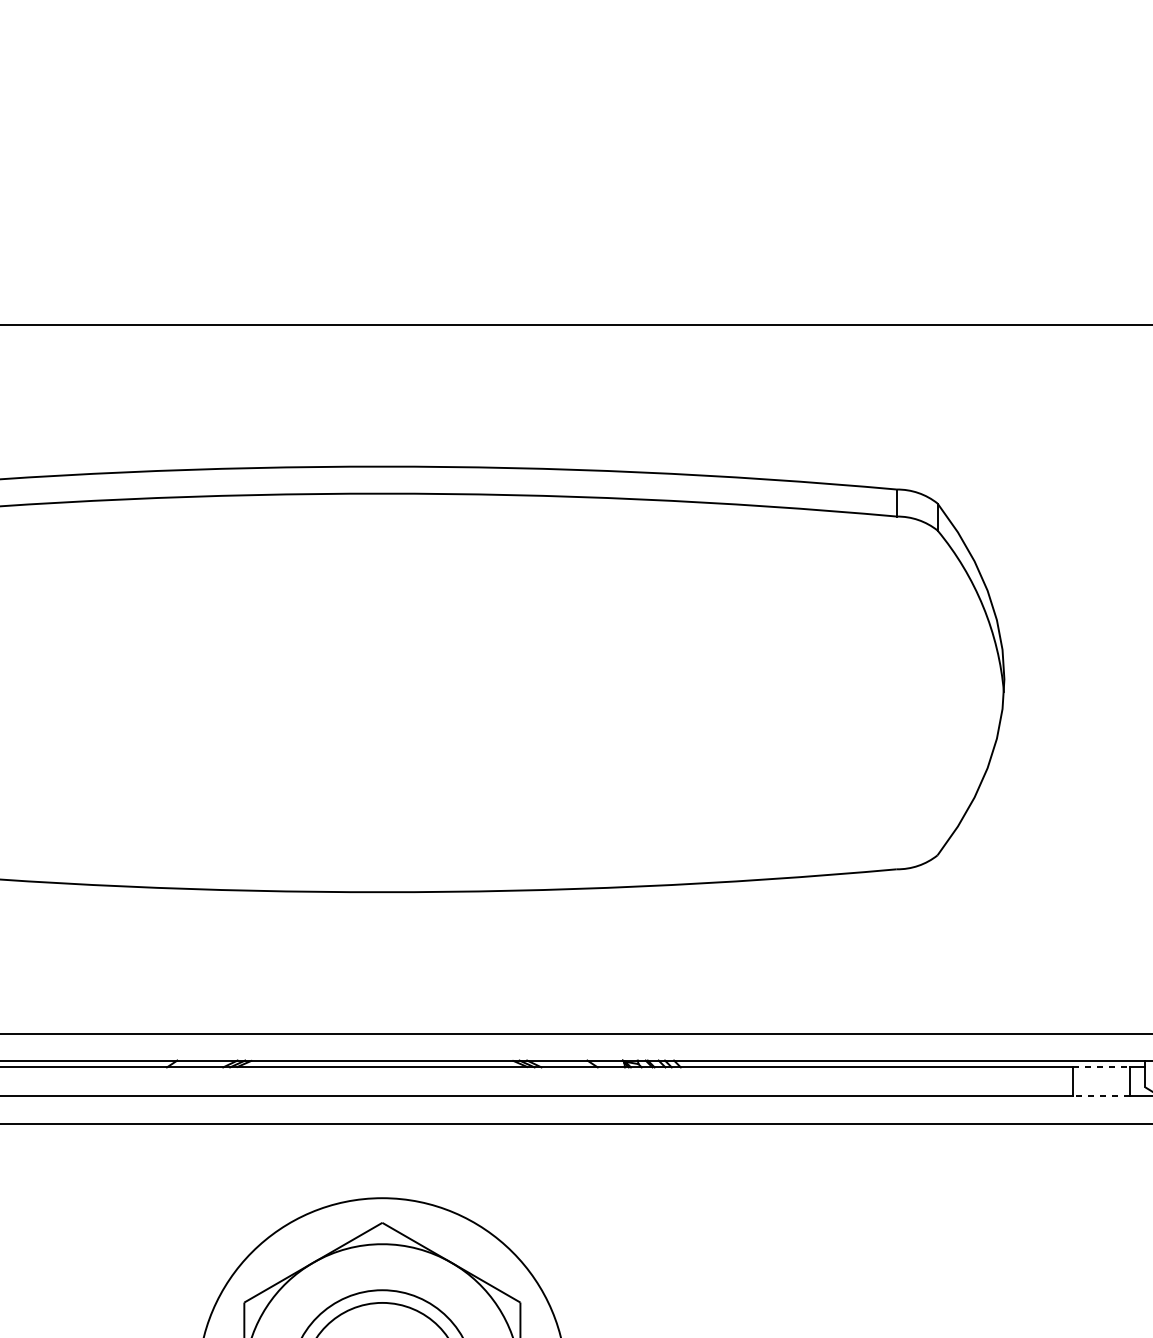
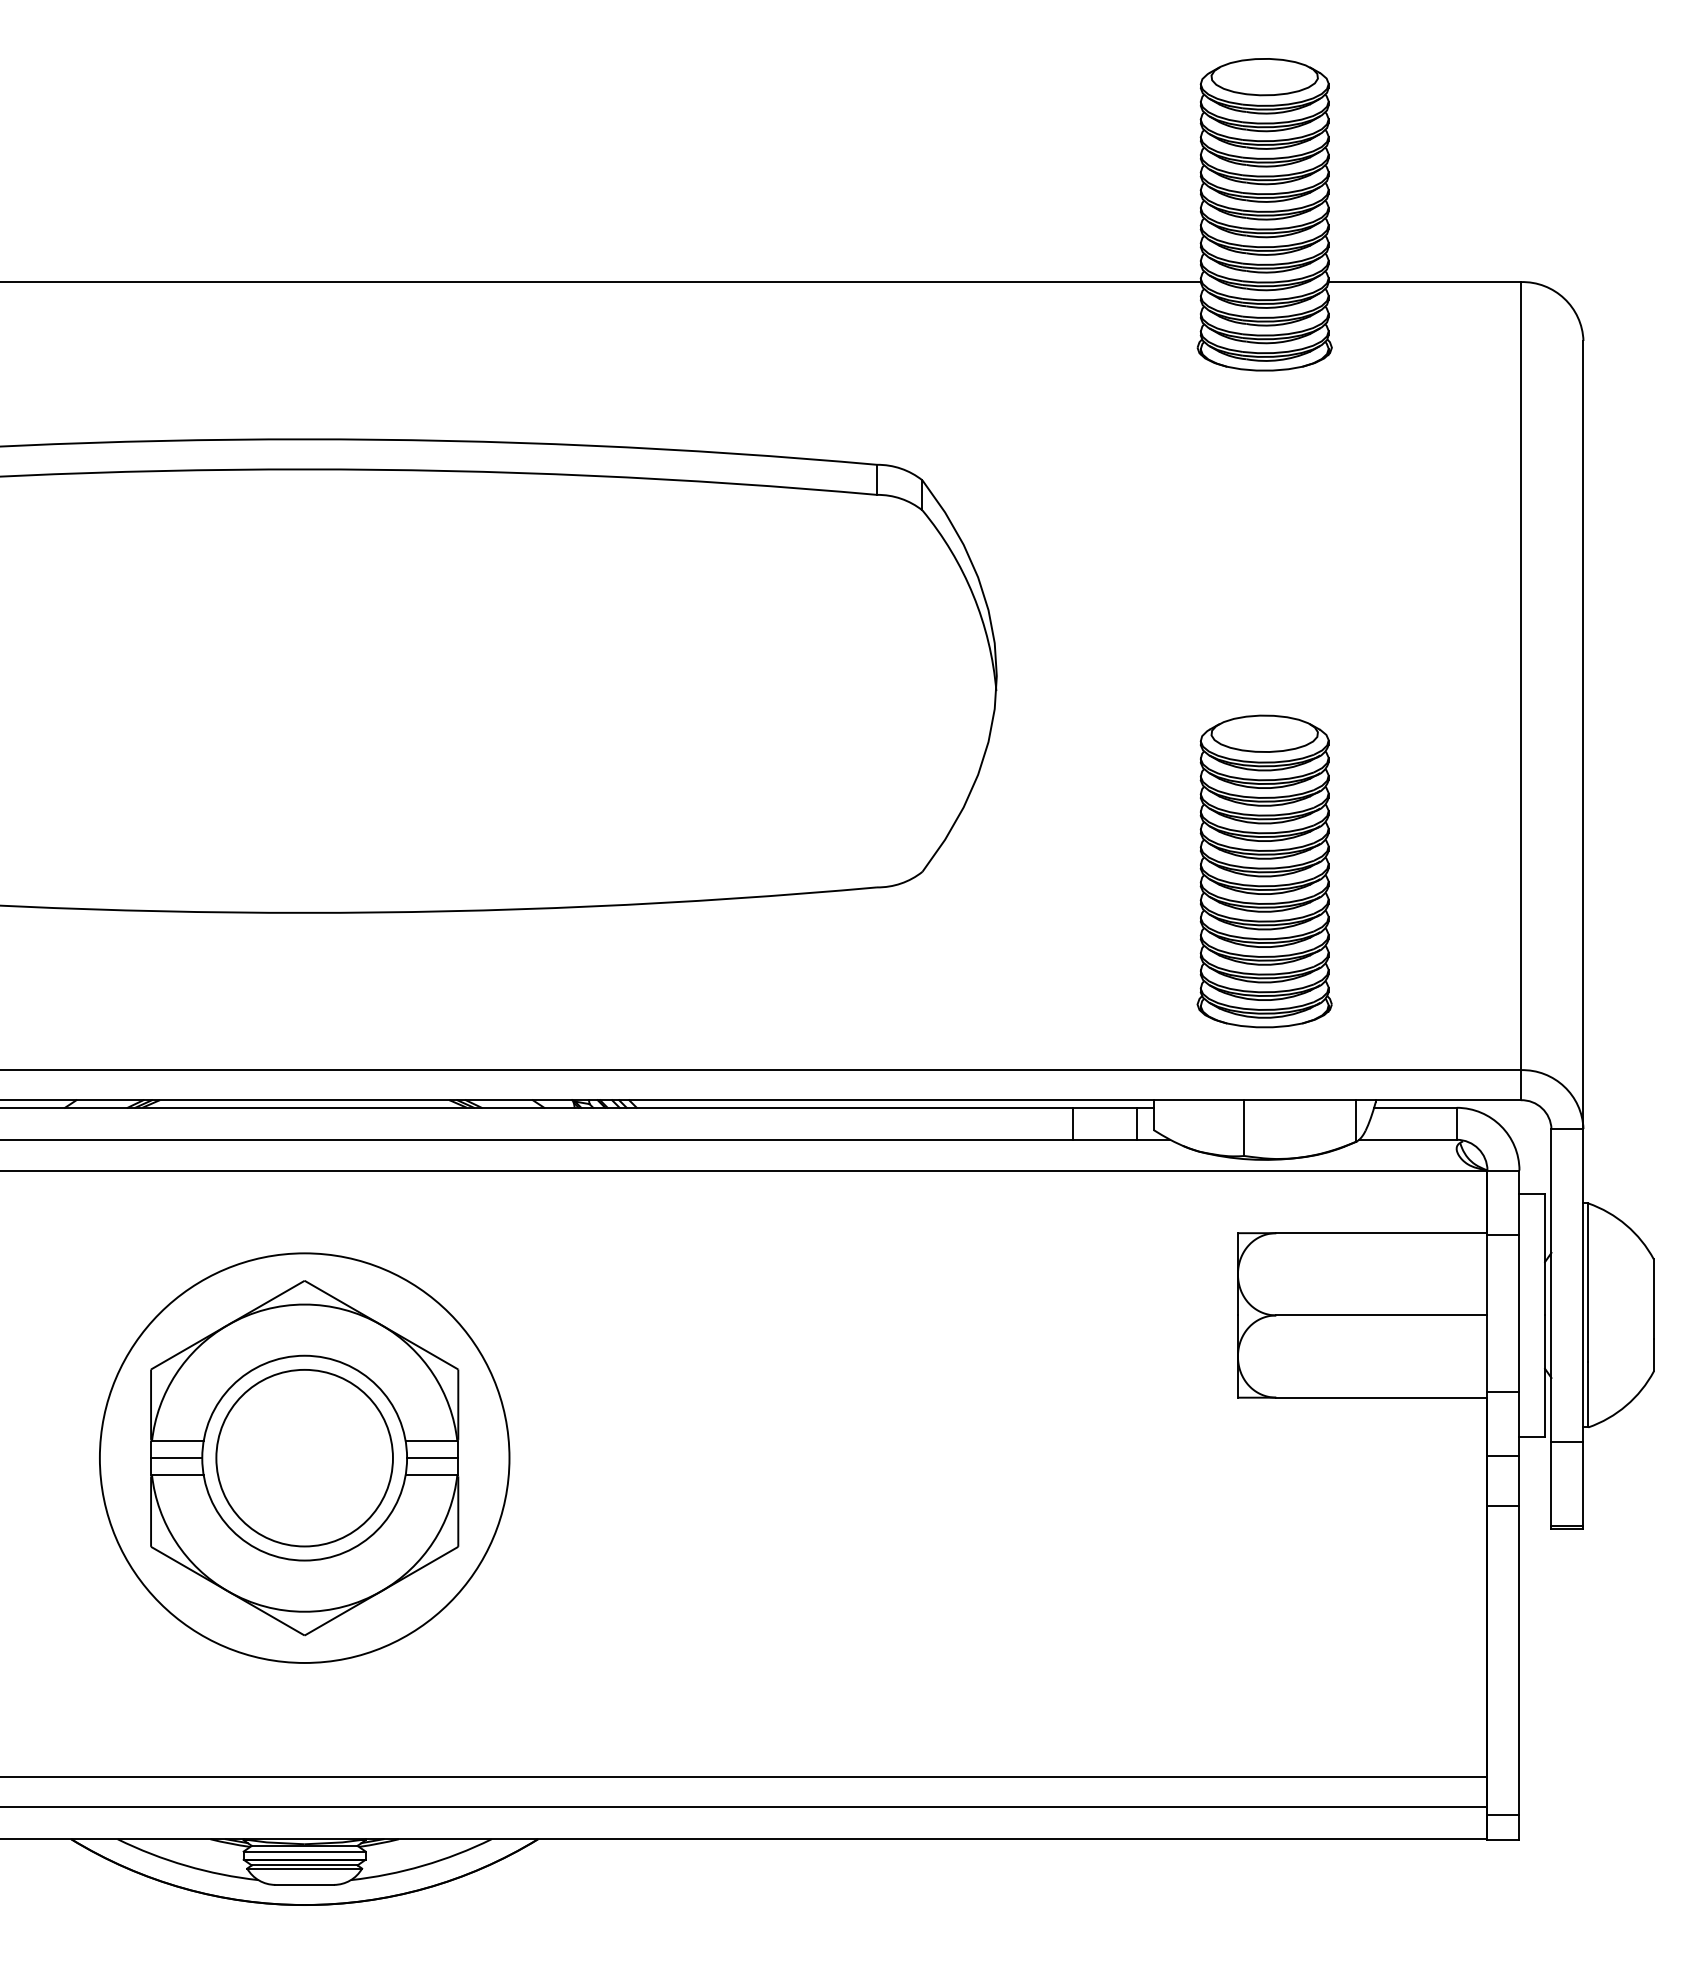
line: (1102, 1067) -> (1105, 1107), dashed -> solid
line: (1101, 1095) -> (1104, 1139), dashed -> solid

